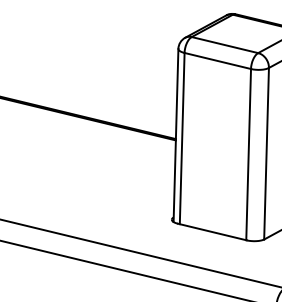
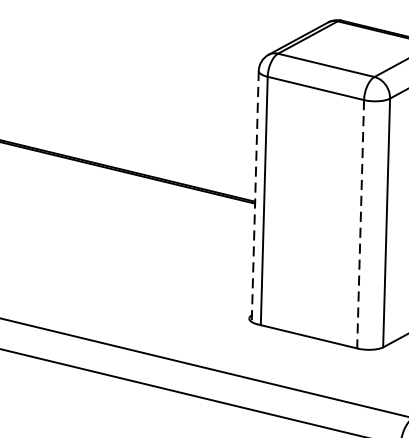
line: (176, 135) -> (255, 196), solid -> dashed
line: (248, 154) -> (360, 224), solid -> dashed

